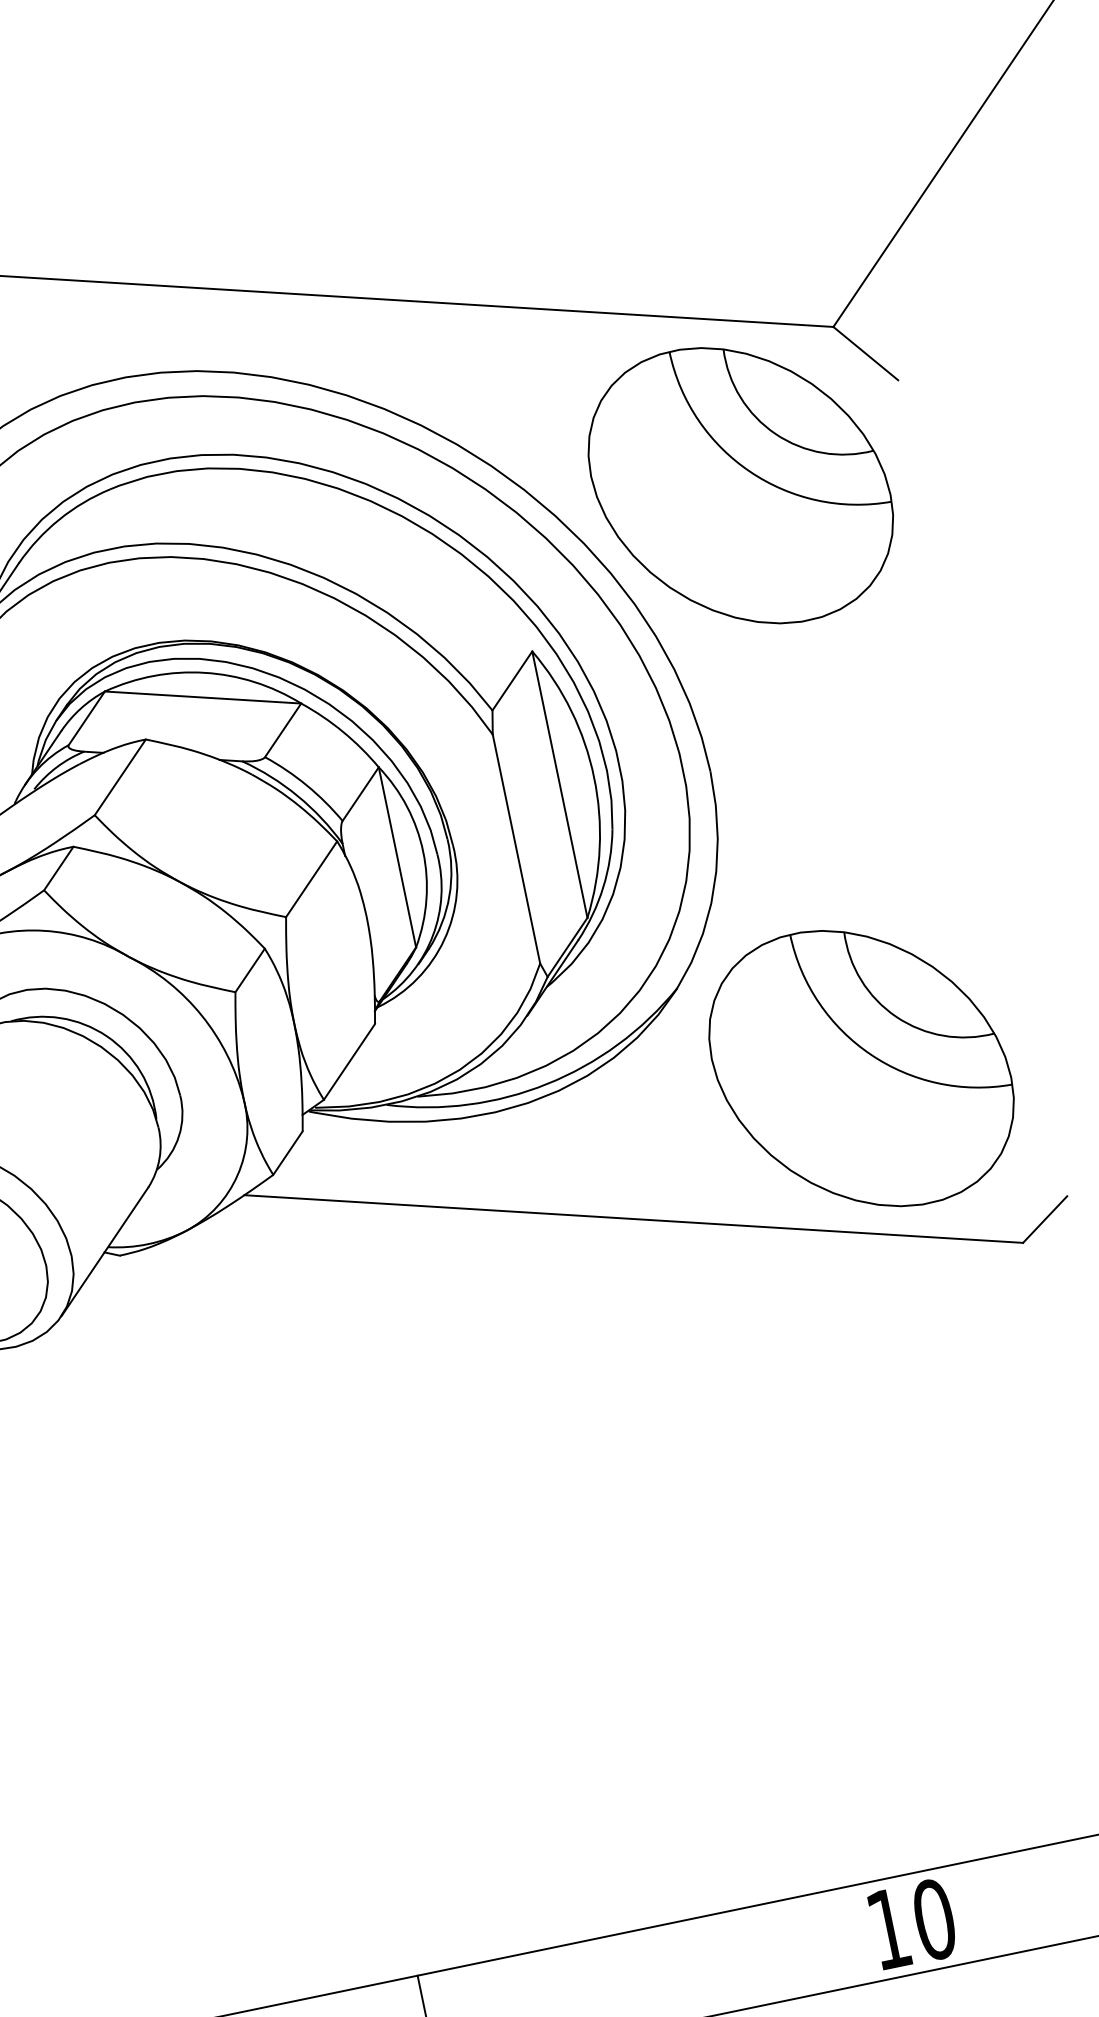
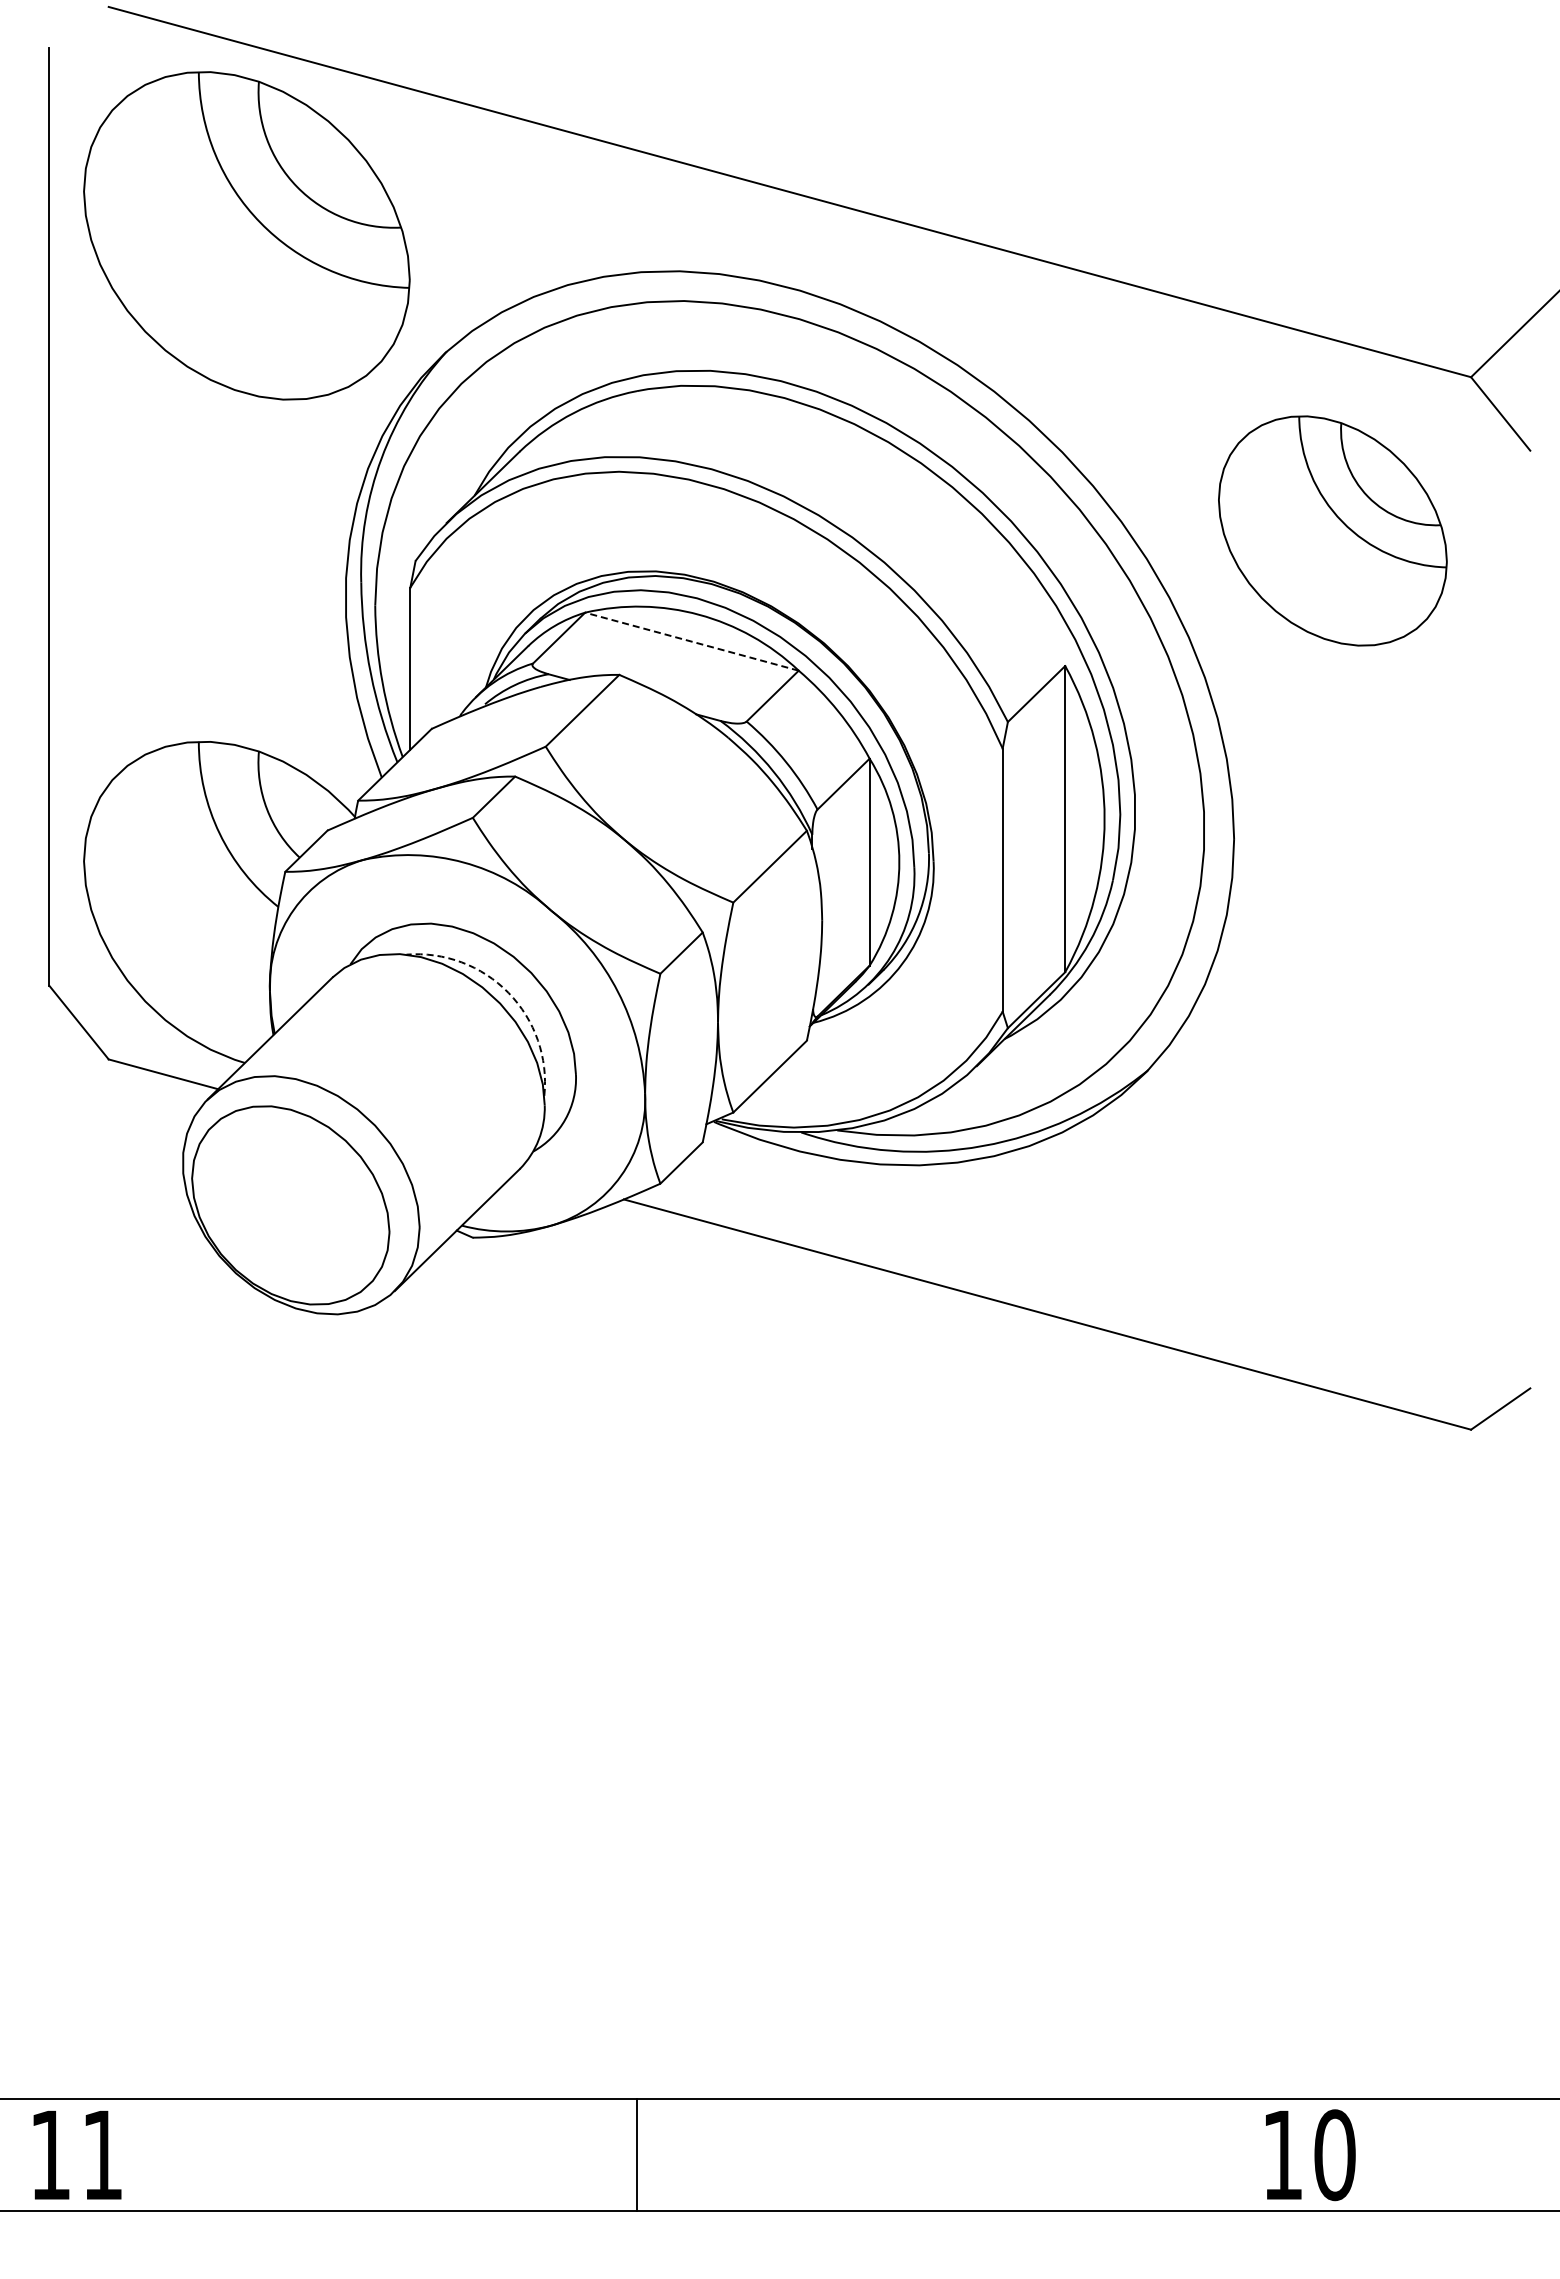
part: (740, 485) -> (1332, 530), size x0.7
line: (202, 697) -> (691, 641), solid -> dashed
arc: (106, 1035) -> (508, 992), solid -> dashed
part: (861, 1068) -> (1332, 1200), removed
text: (913, 1924) -> (1310, 2155), moved

